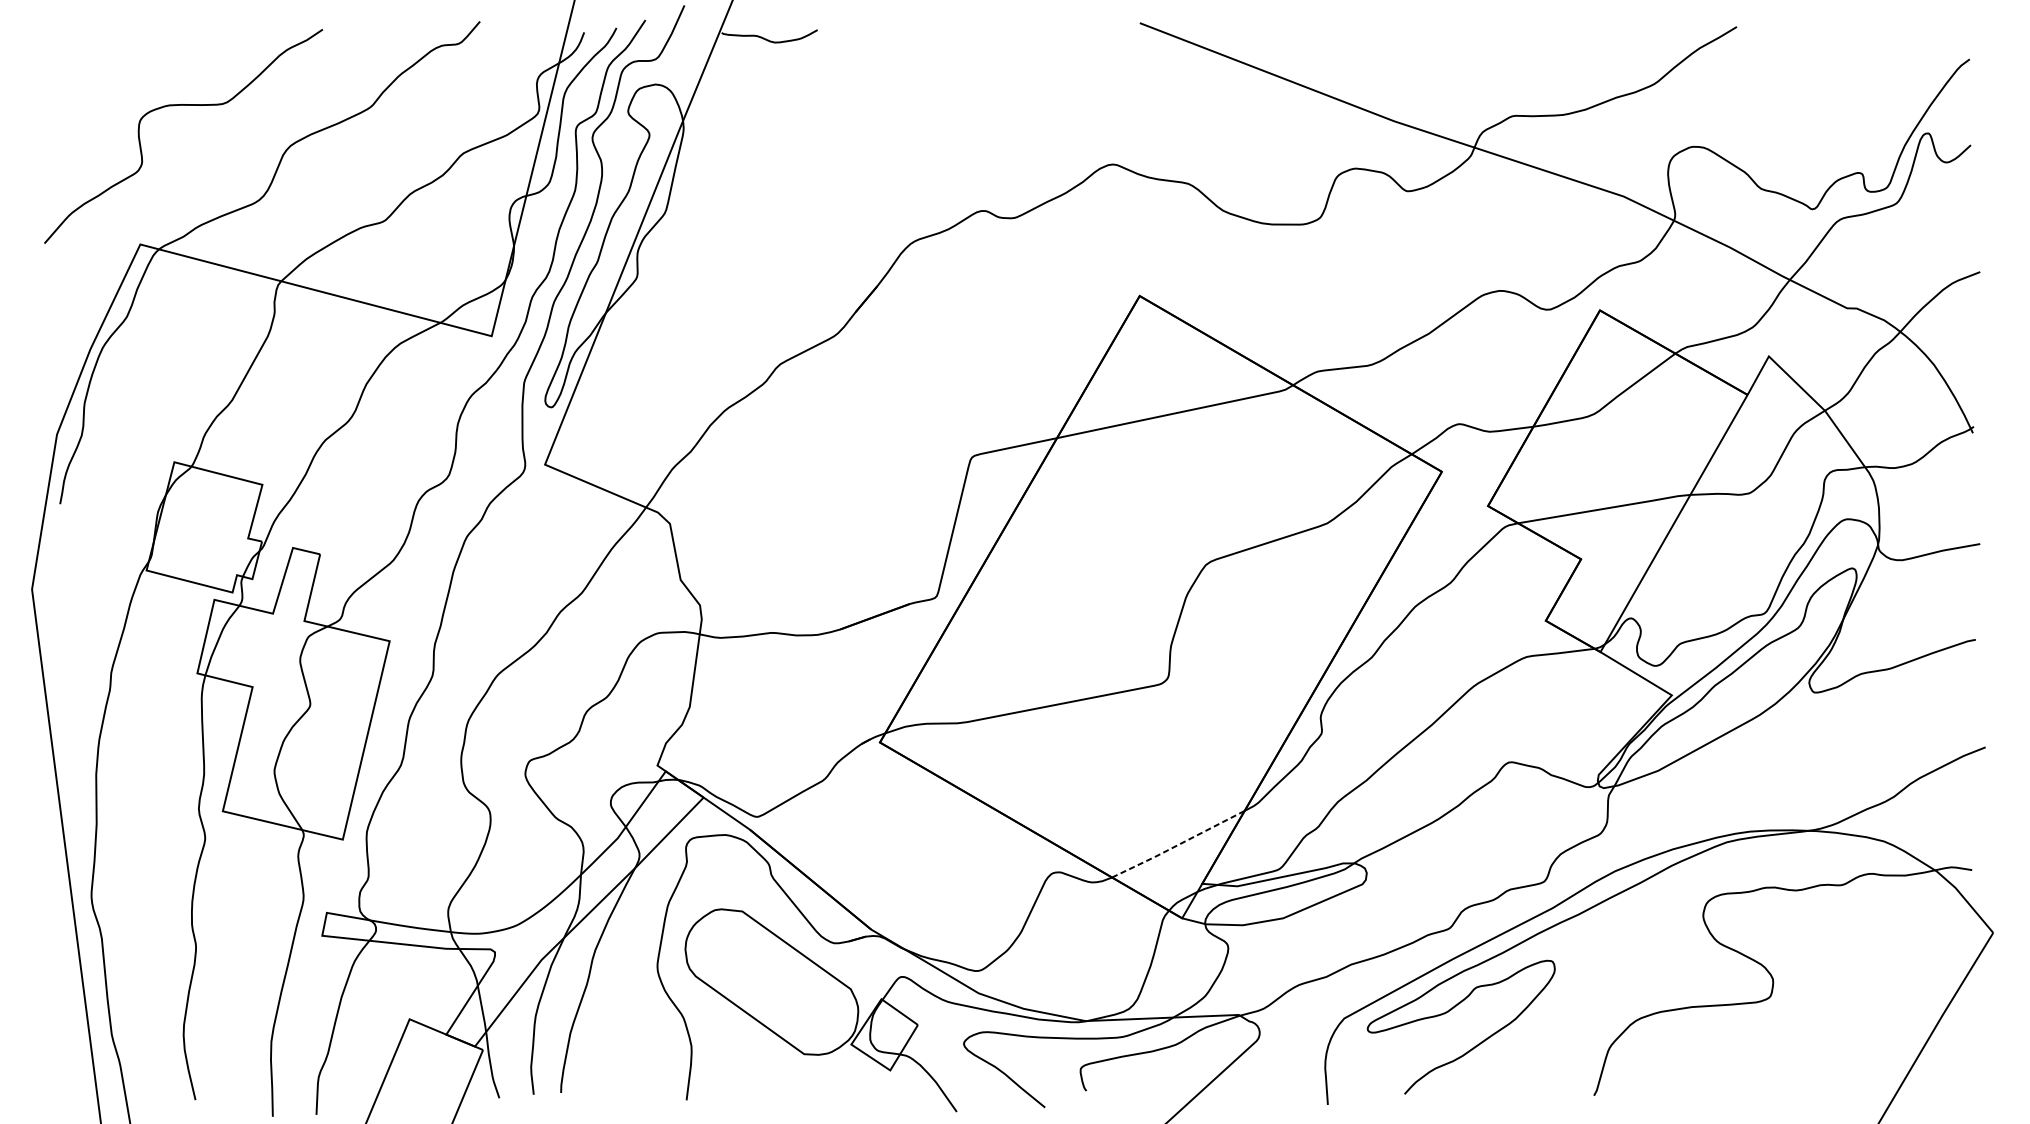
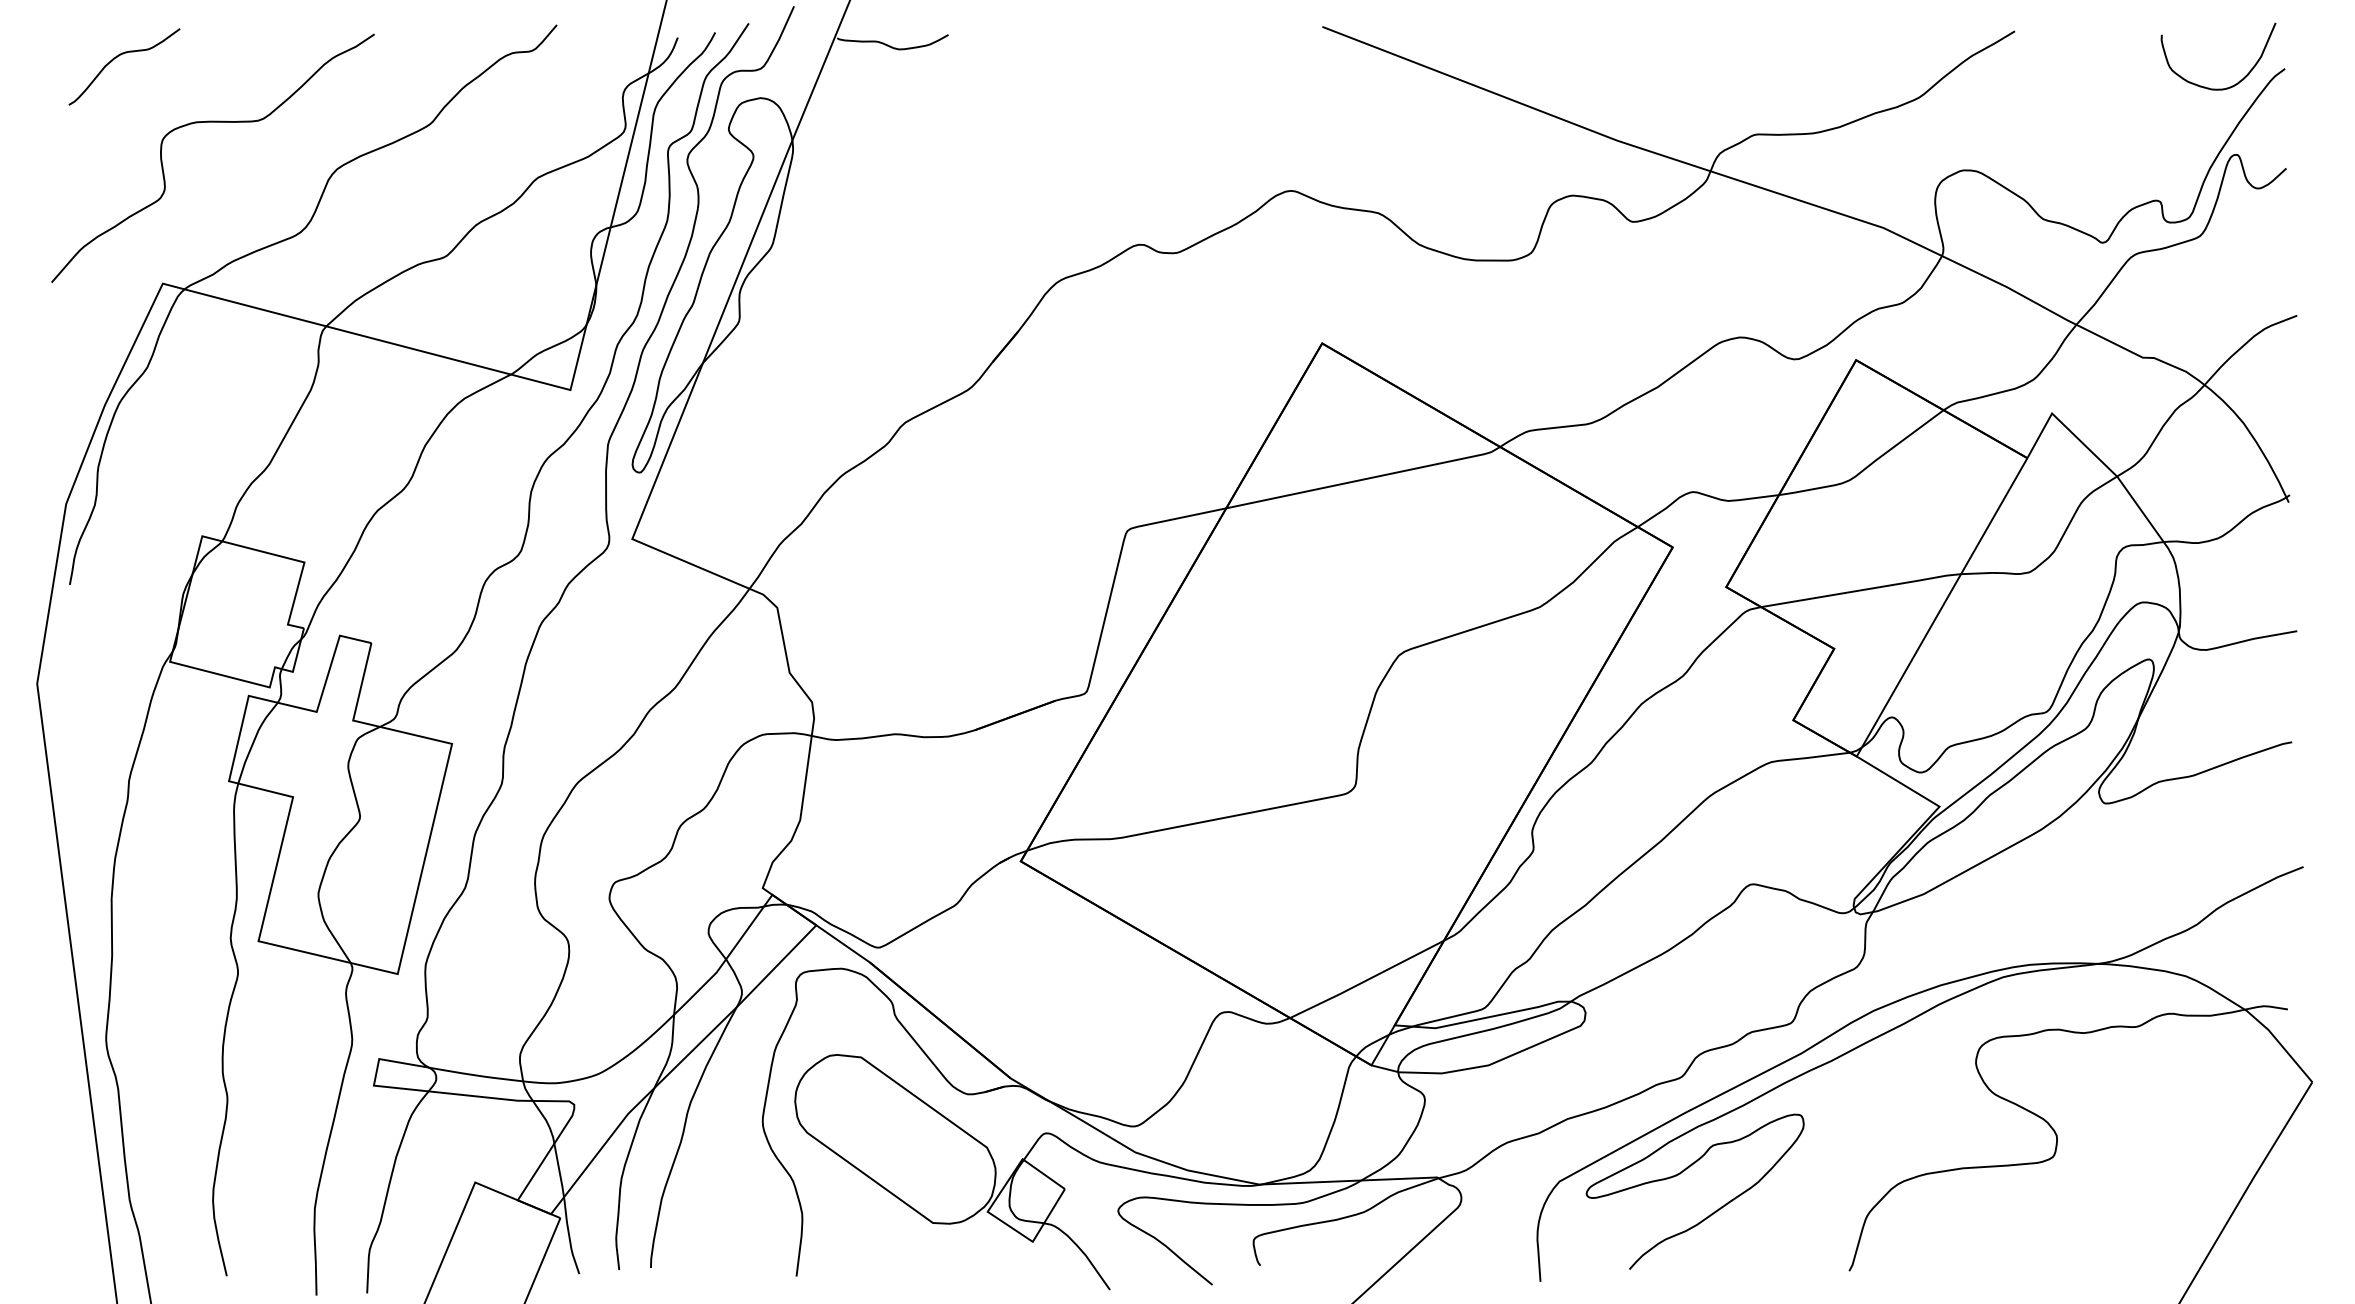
curve: (103, 48) -> (119, 56), added
curve: (1930, 69) -> (2239, 80), added
line: (1177, 845) -> (1366, 980), dashed -> solid

